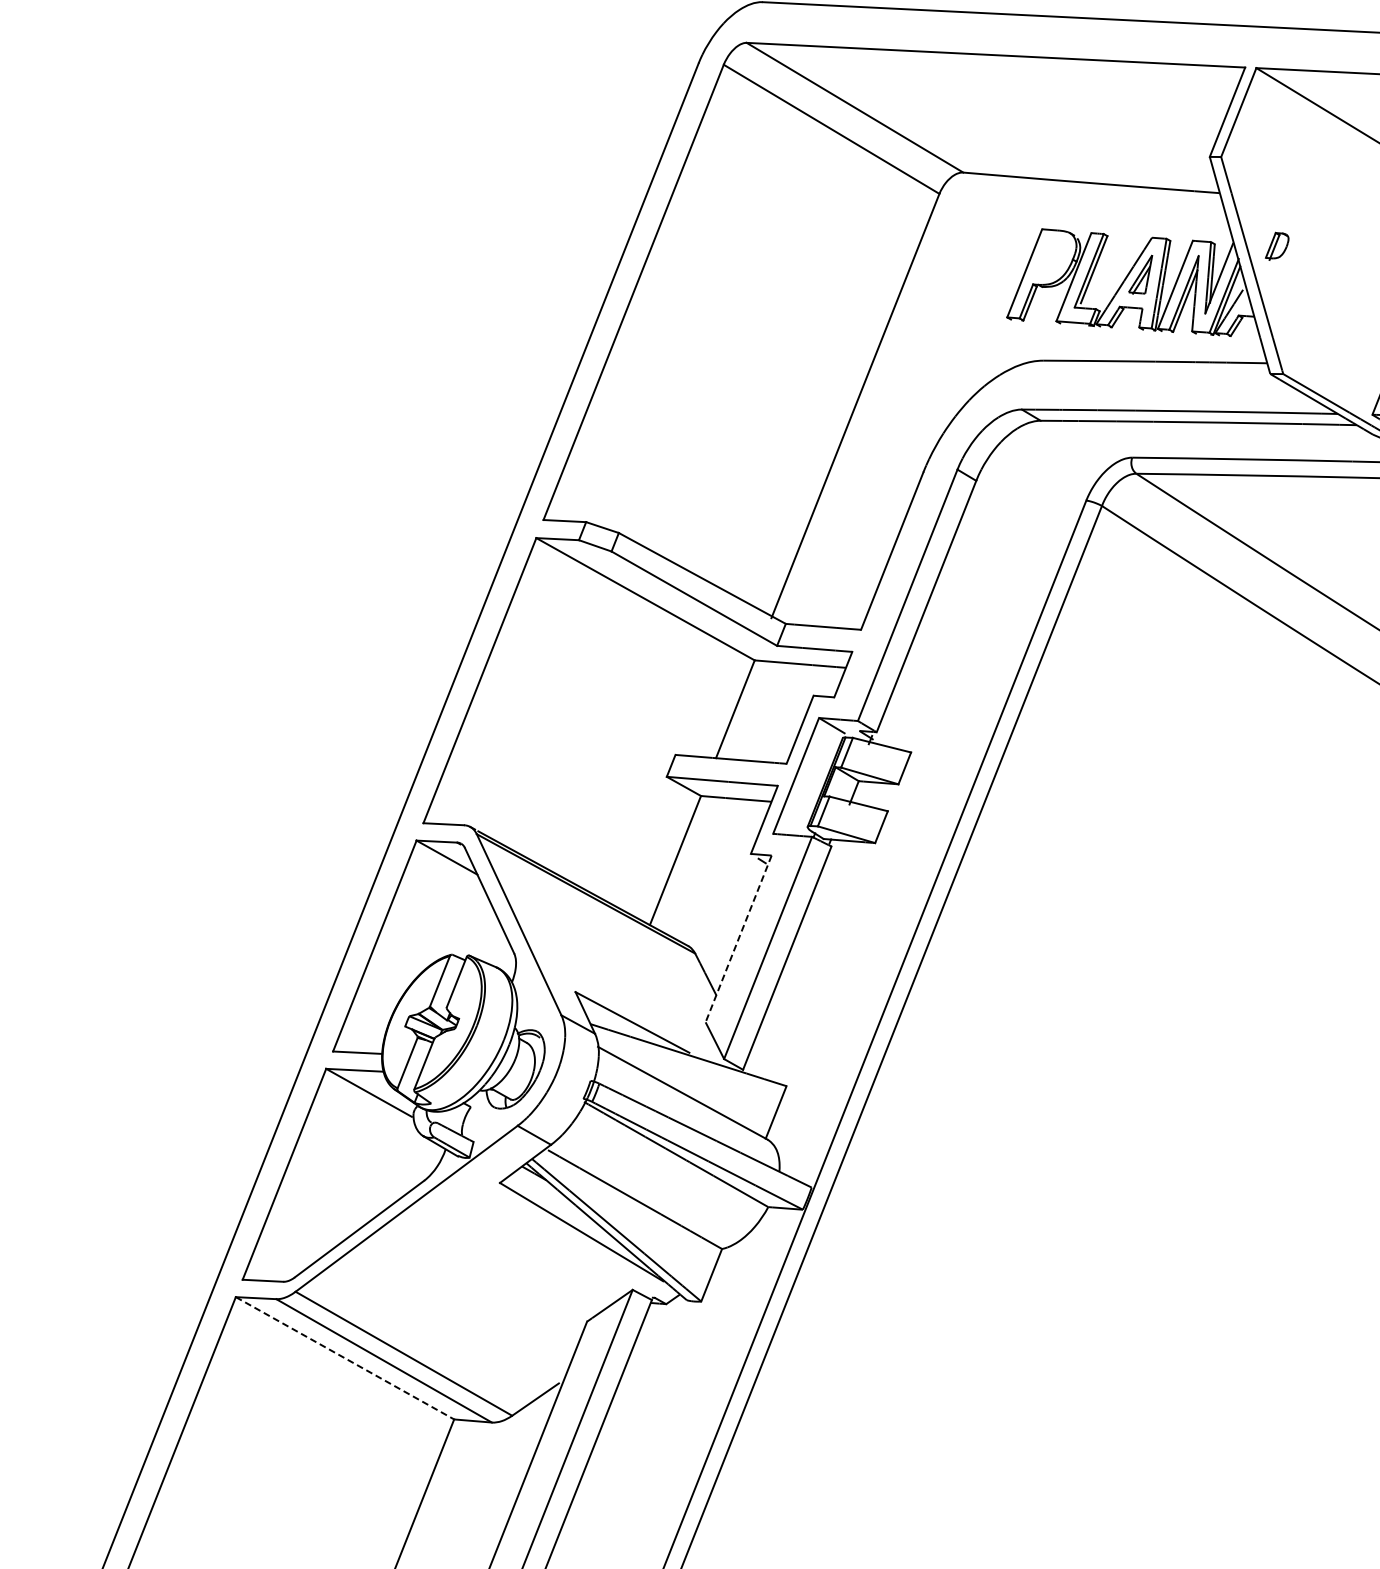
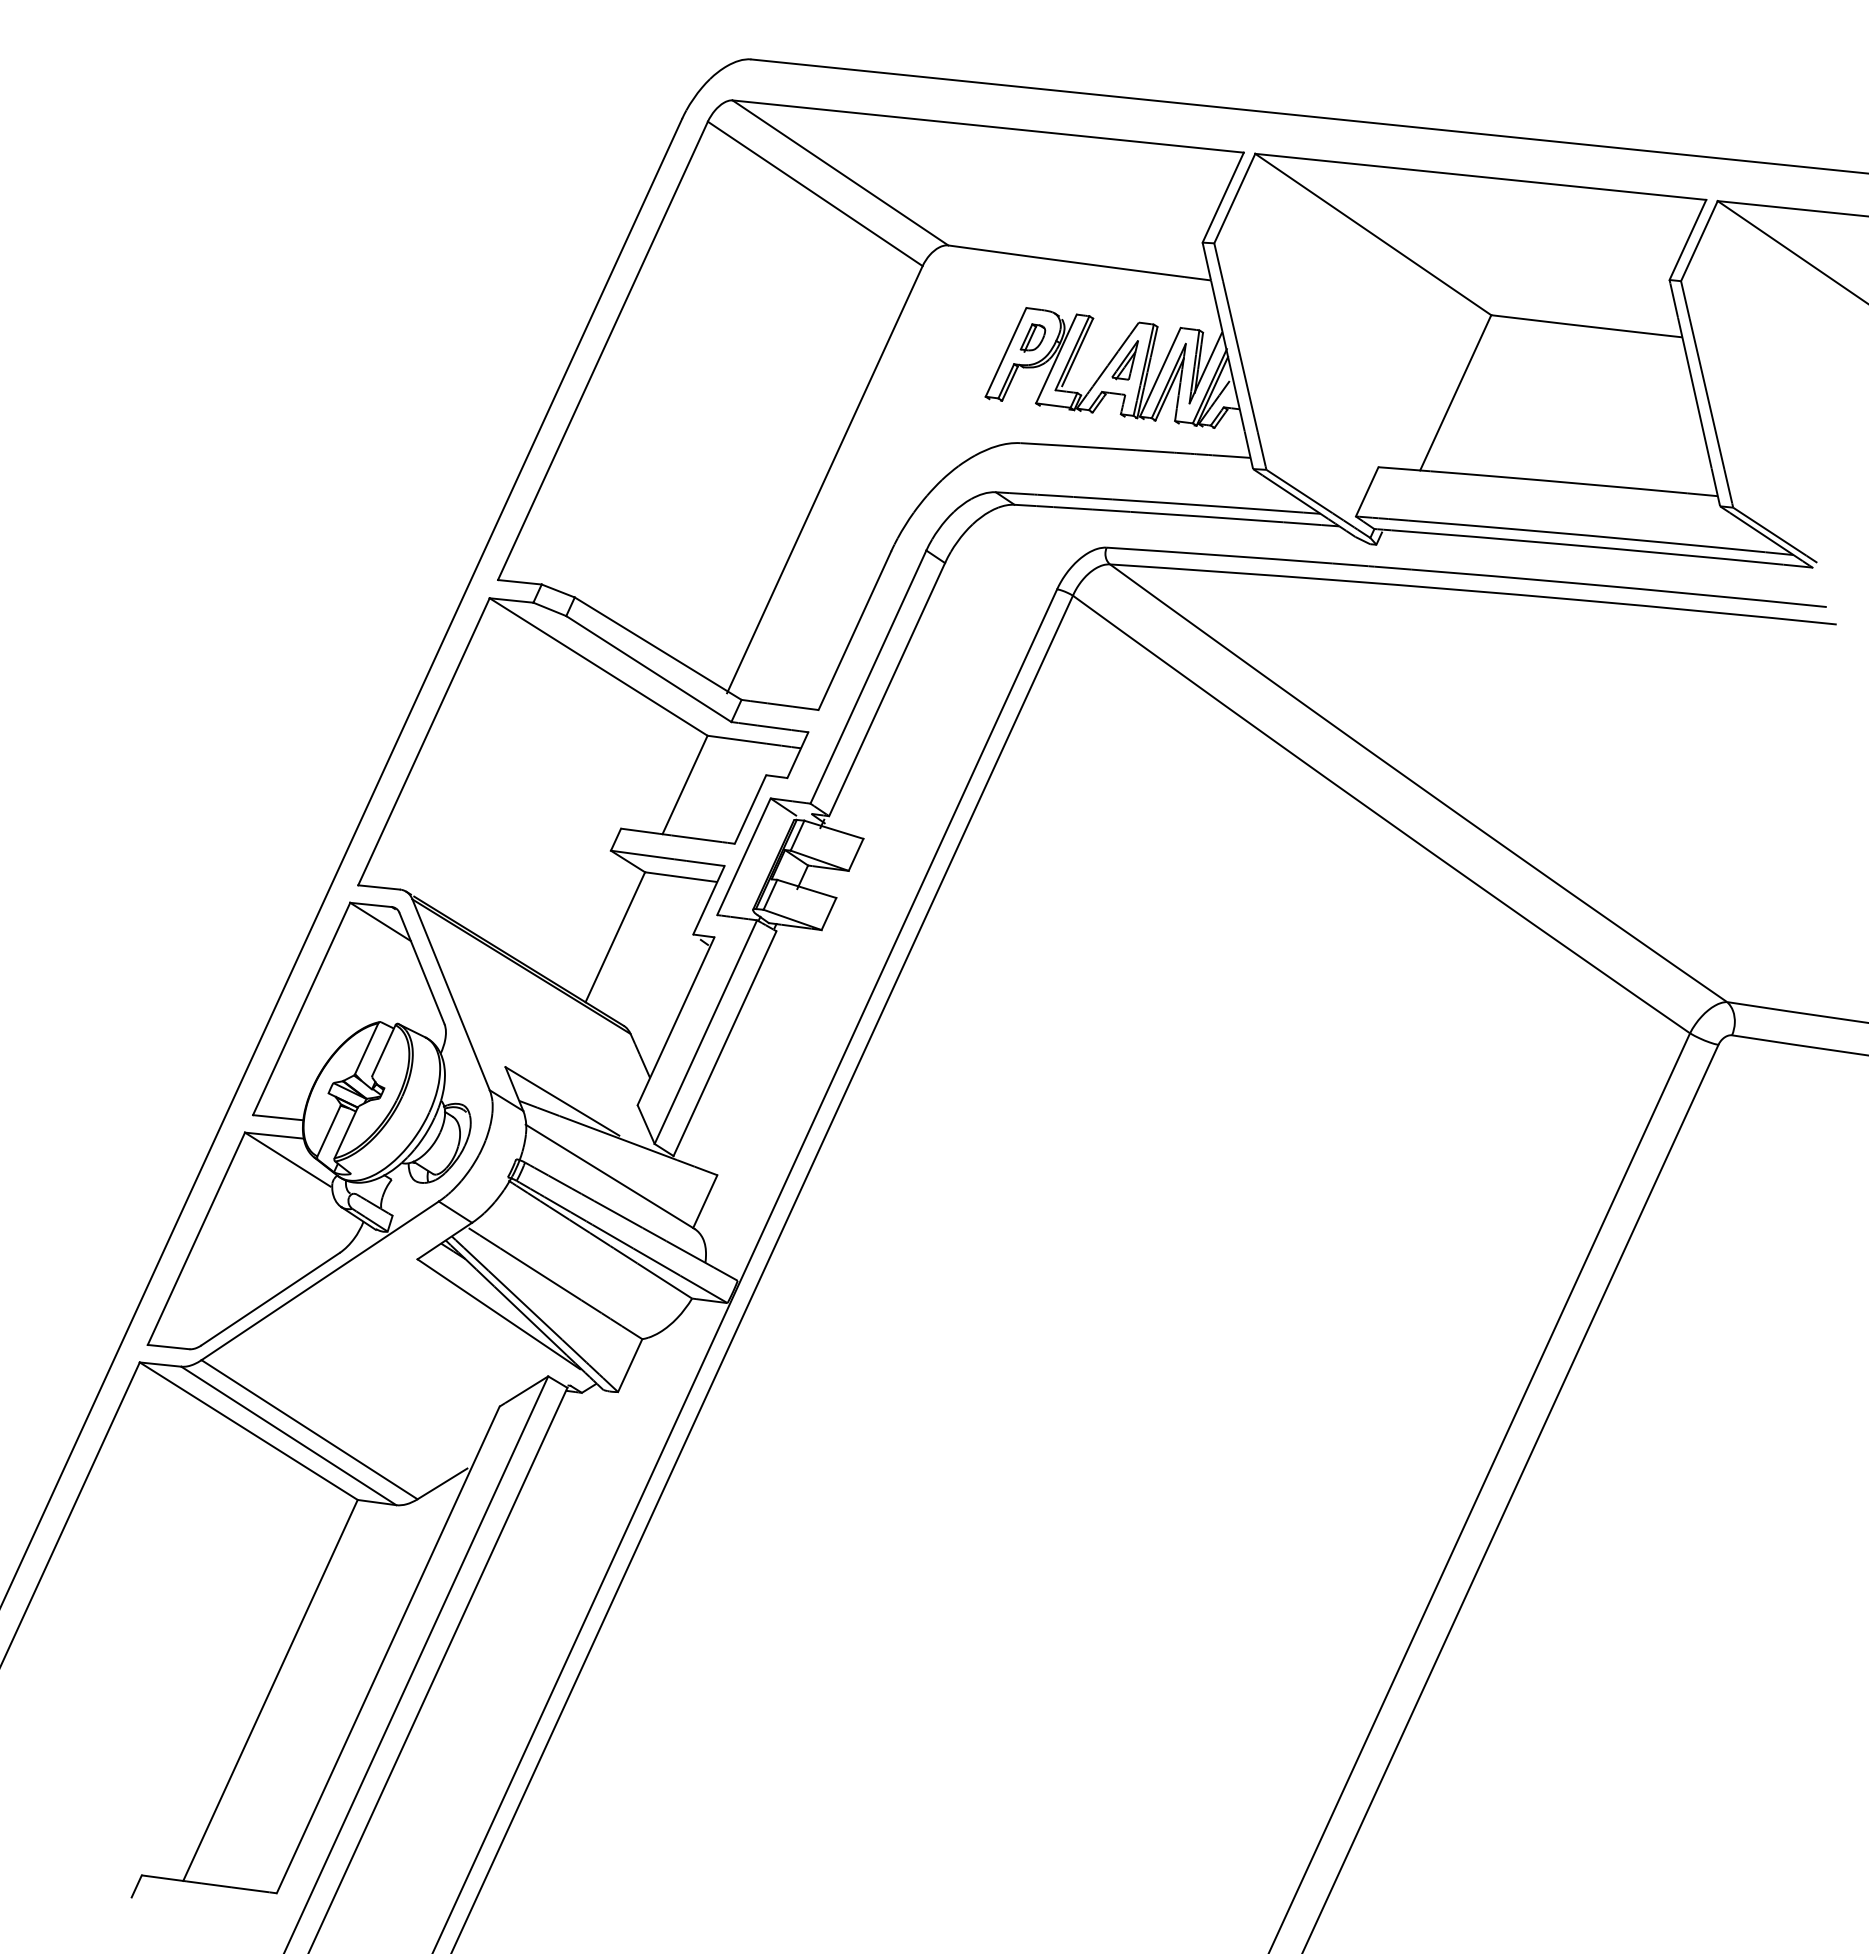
part: (1276, 245) -> (1032, 337), moved
line: (738, 939) -> (675, 1021), dashed -> solid
line: (344, 1358) -> (248, 1431), dashed -> solid

